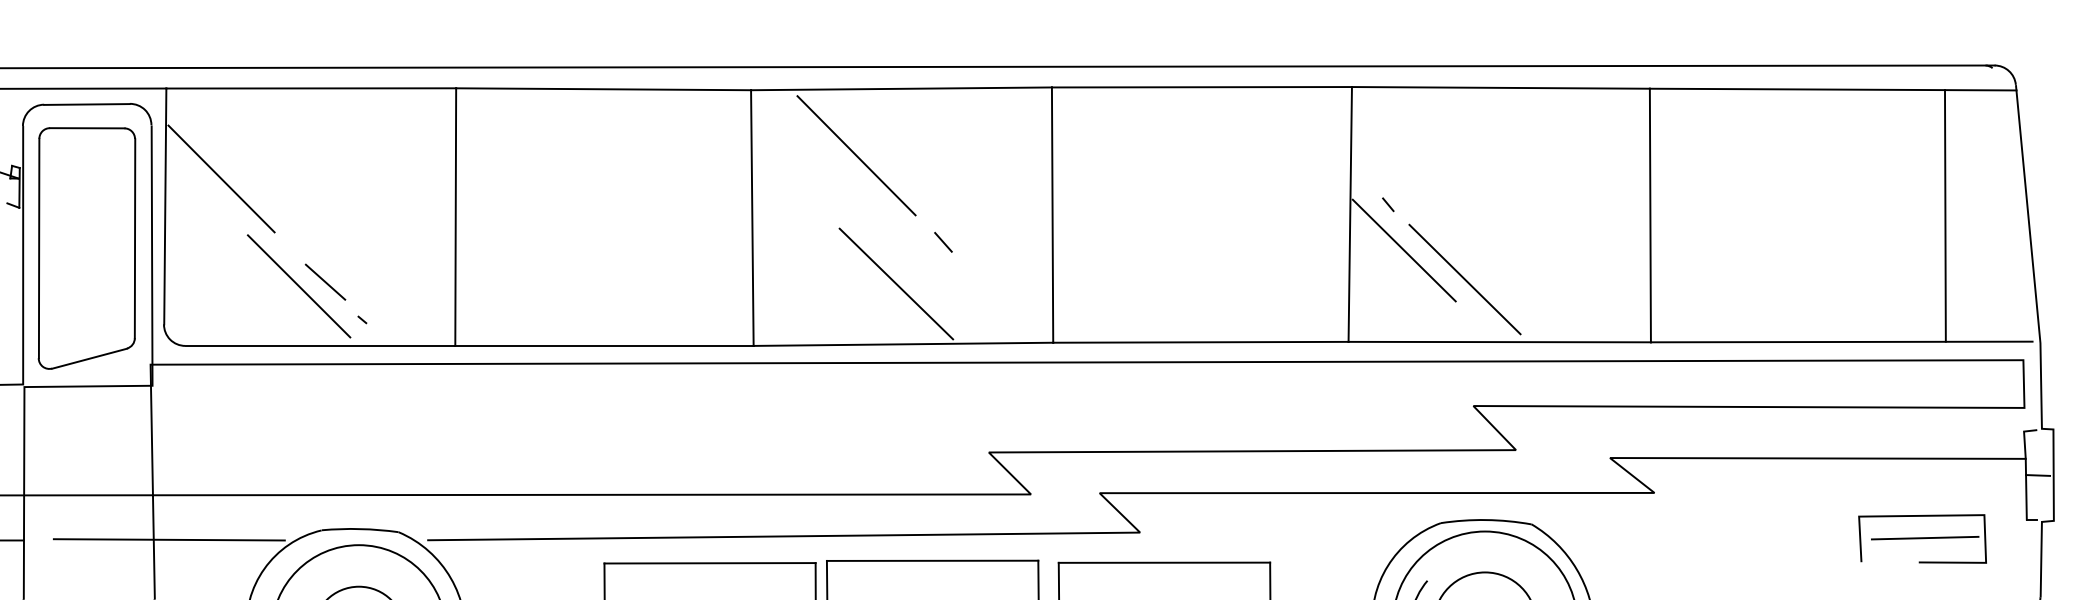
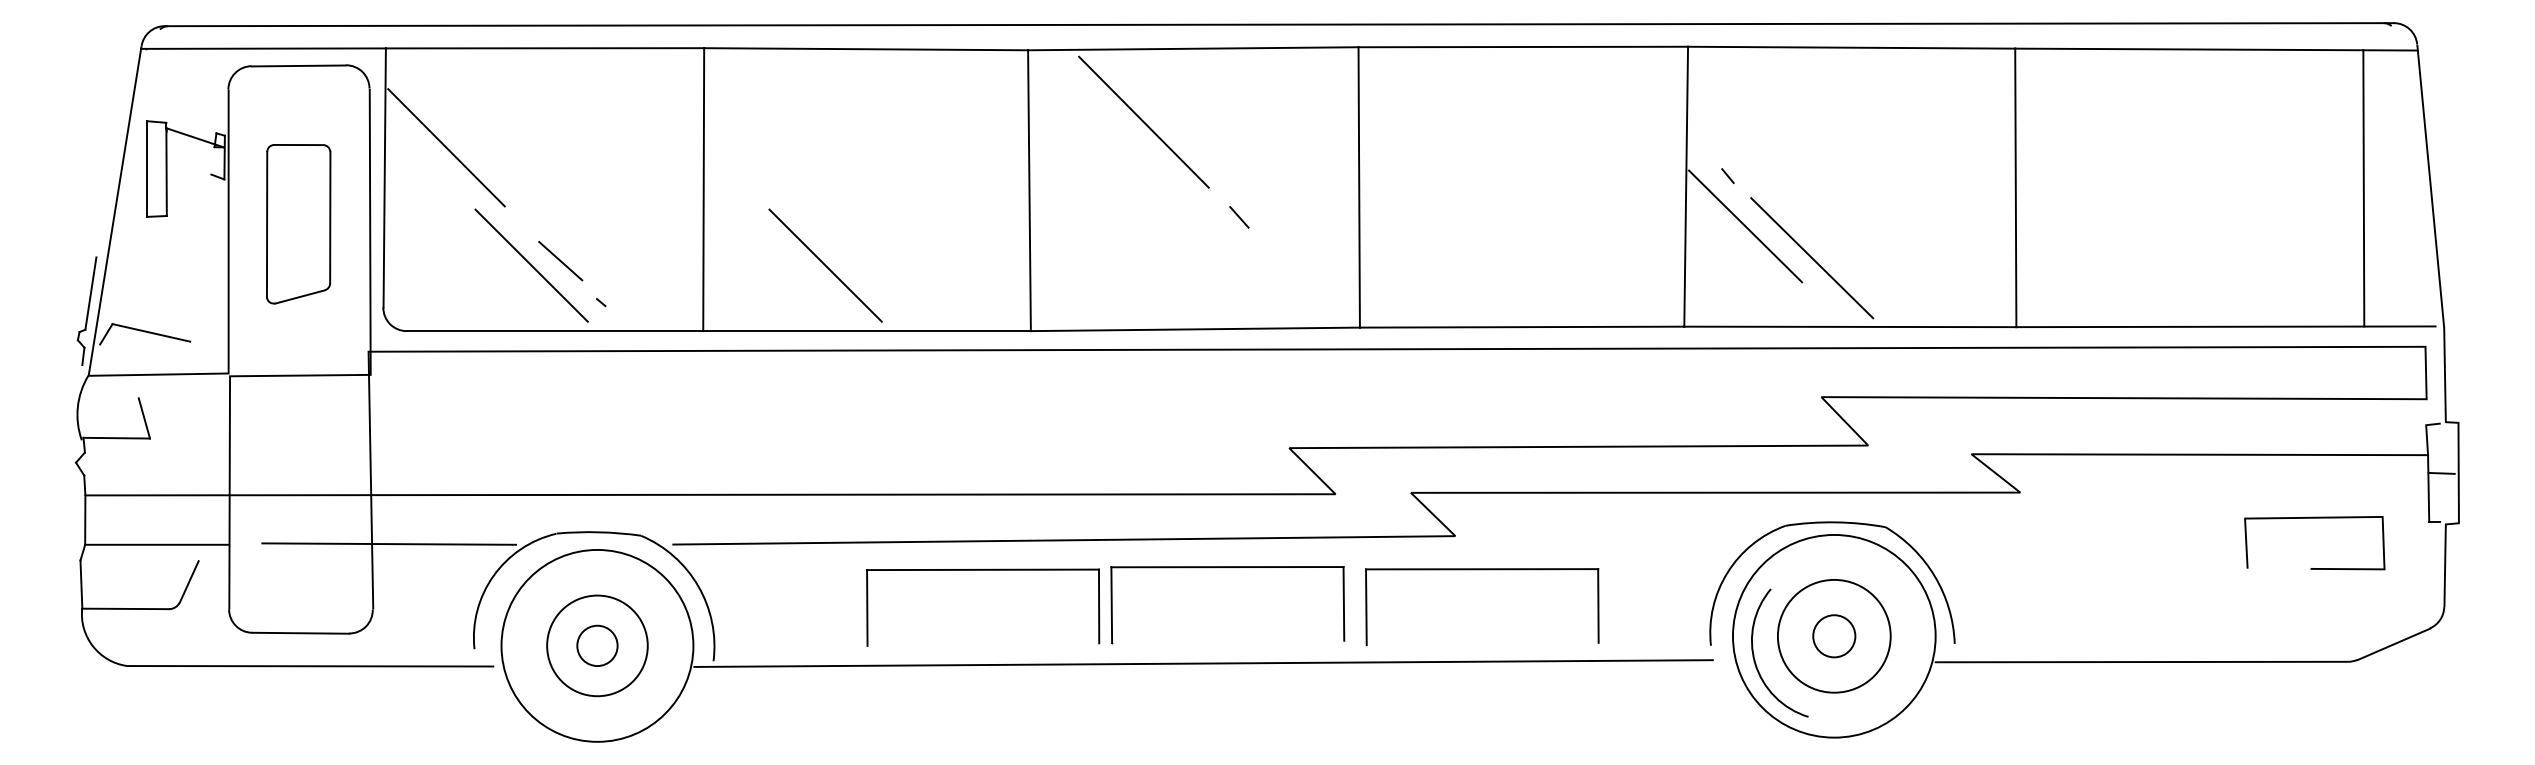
line: (1945, 216) -> (2363, 188), moved
part: (86, 248) -> (298, 224), size x0.6
line: (896, 283) -> (1187, 262), removed
line: (566, 286) -> (825, 265), added
line: (1925, 537) -> (2317, 541), removed

